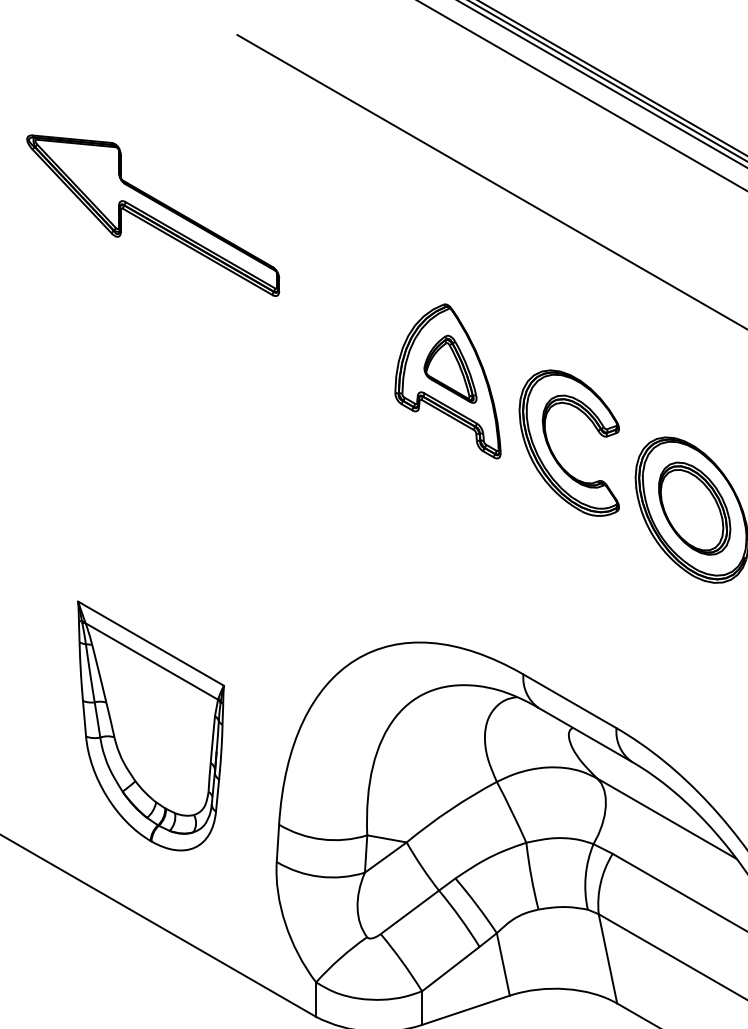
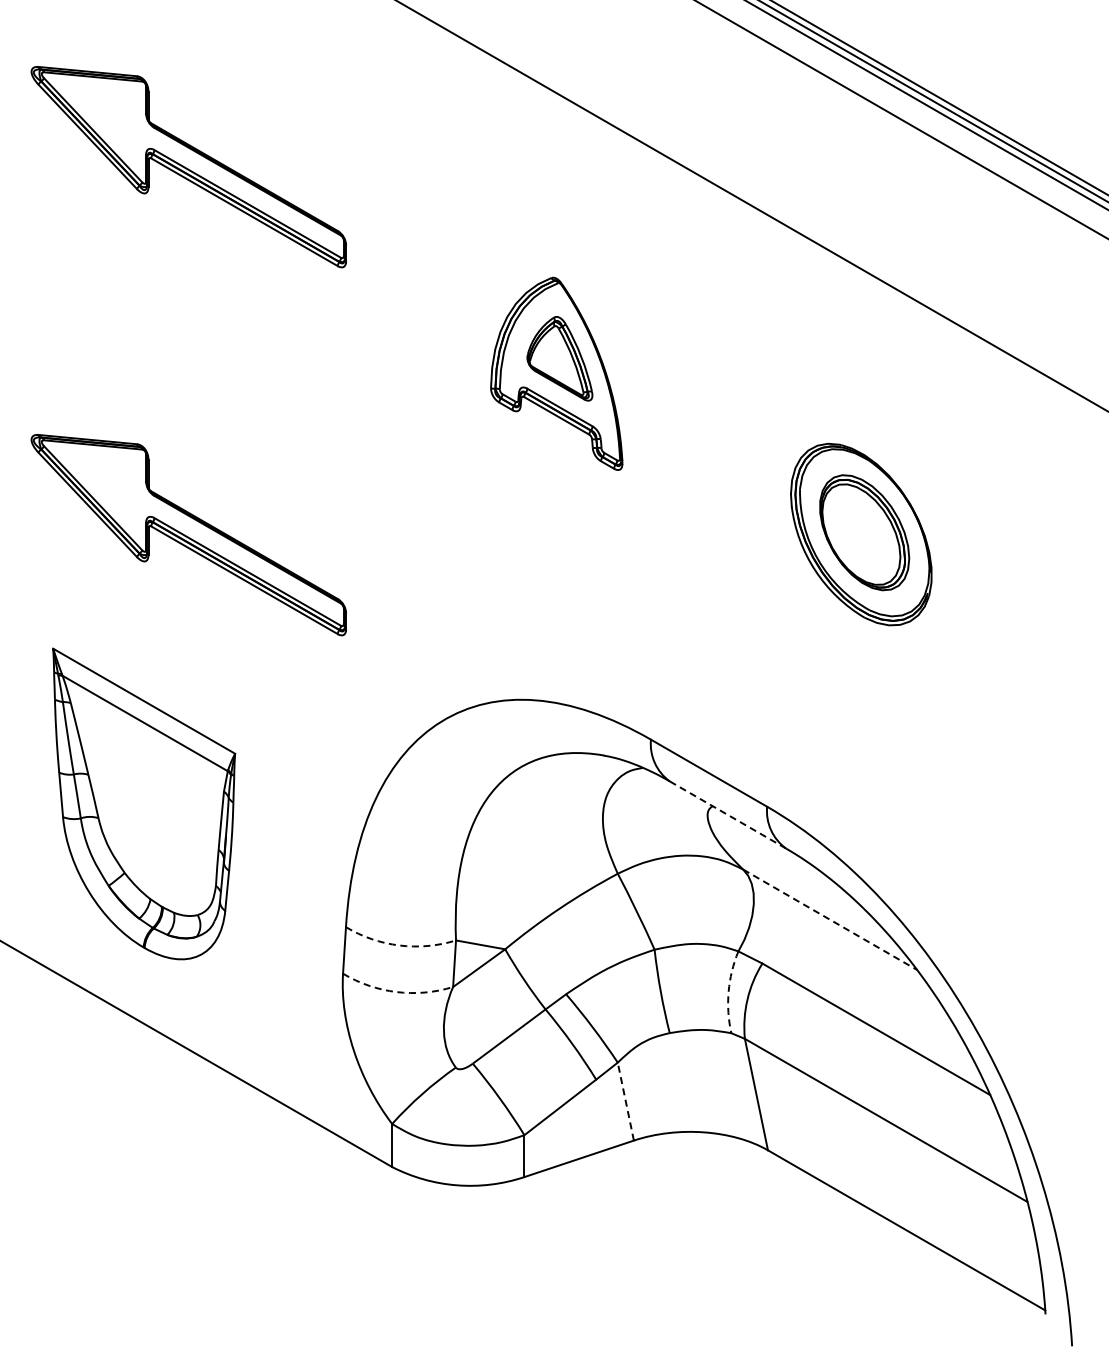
part: (552, 451) -> (687, 461), removed
part: (152, 510) -> (188, 535), added
part: (151, 725) -> (144, 803), moved
line: (585, 735) -> (728, 815), solid -> dashed
line: (667, 818) -> (830, 919), solid -> dashed
arc: (321, 839) -> (399, 945), solid -> dashed
arc: (585, 876) -> (728, 991), solid -> dashed
arc: (319, 877) -> (396, 992), solid -> dashed
line: (503, 964) -> (625, 1101), solid -> dashed

